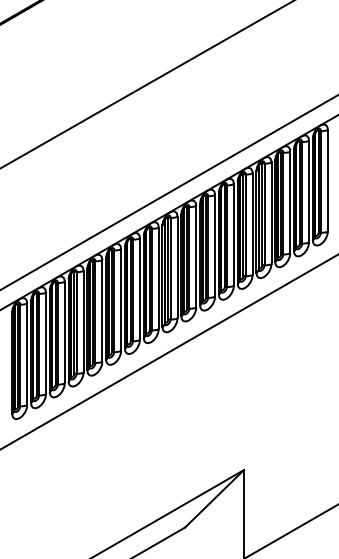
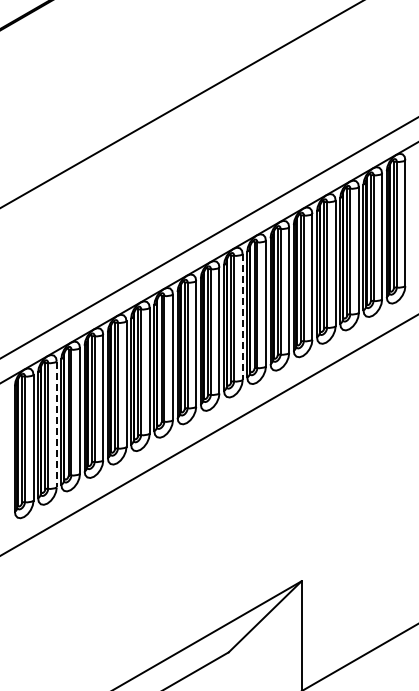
line: (196, 256) -> (242, 317), solid -> dashed
line: (45, 343) -> (56, 424), solid -> dashed

